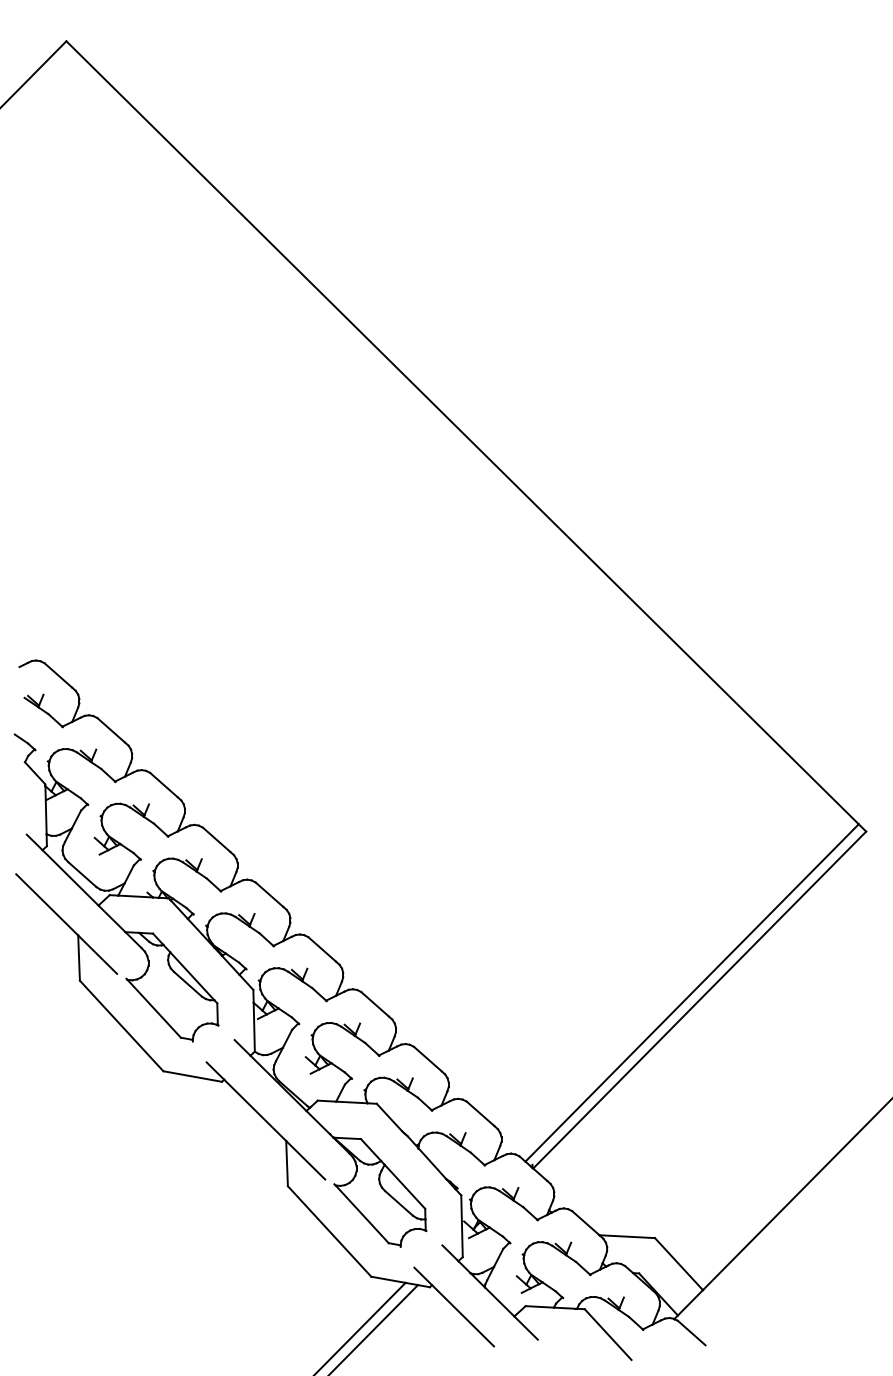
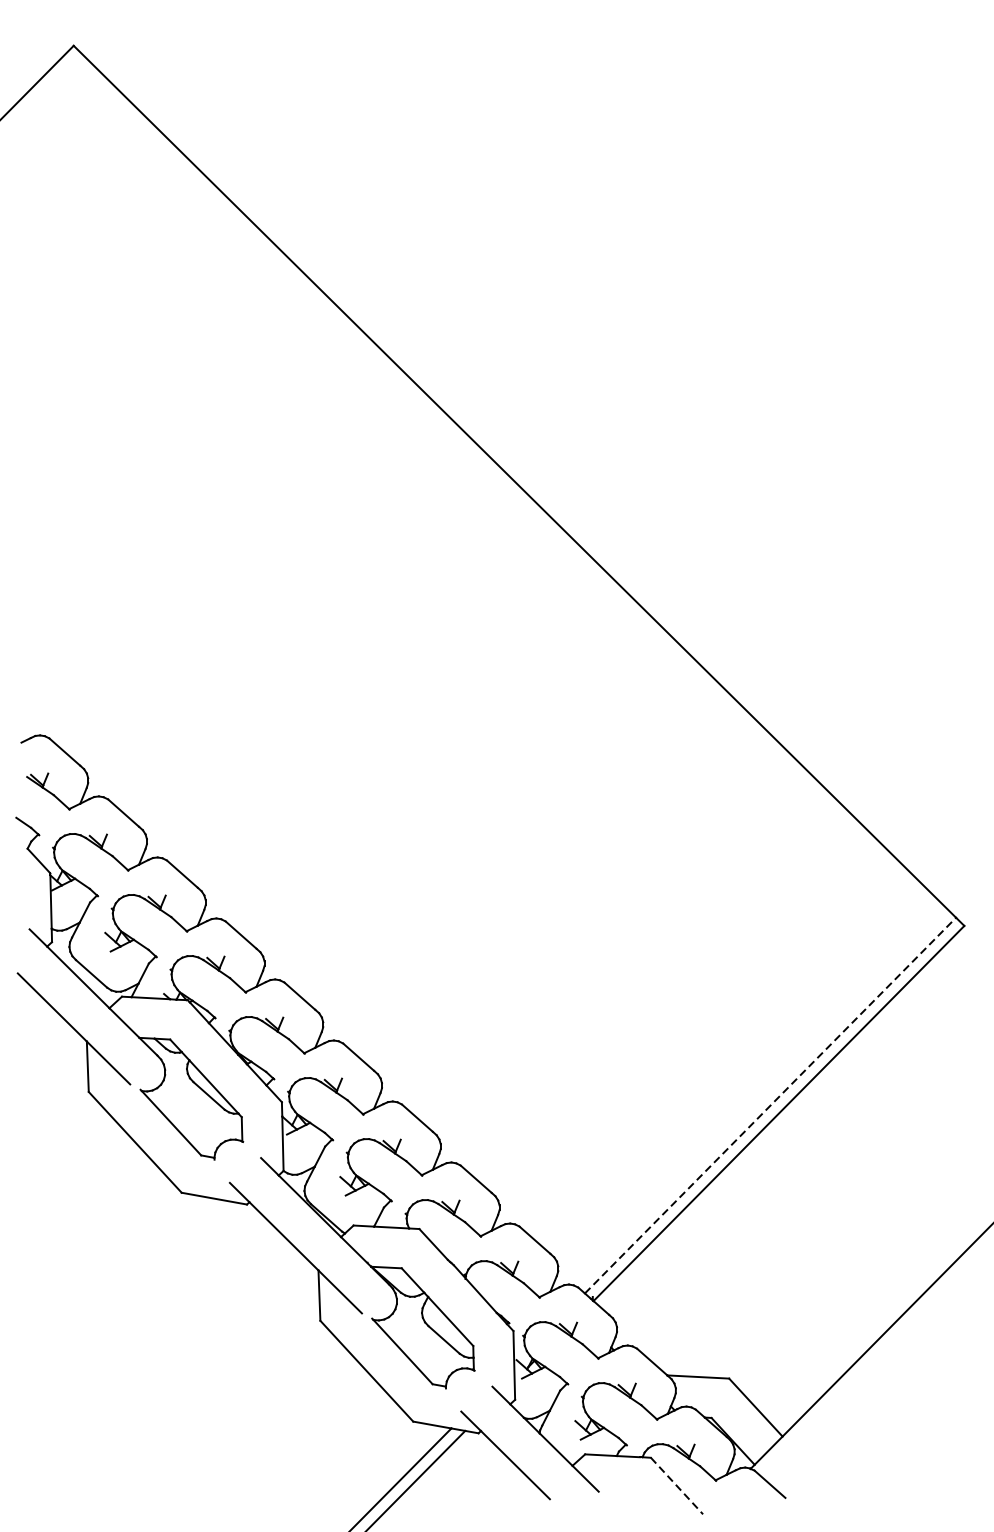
line: (692, 992) -> (770, 1105), solid -> dashed
line: (608, 1334) -> (677, 1485), solid -> dashed

